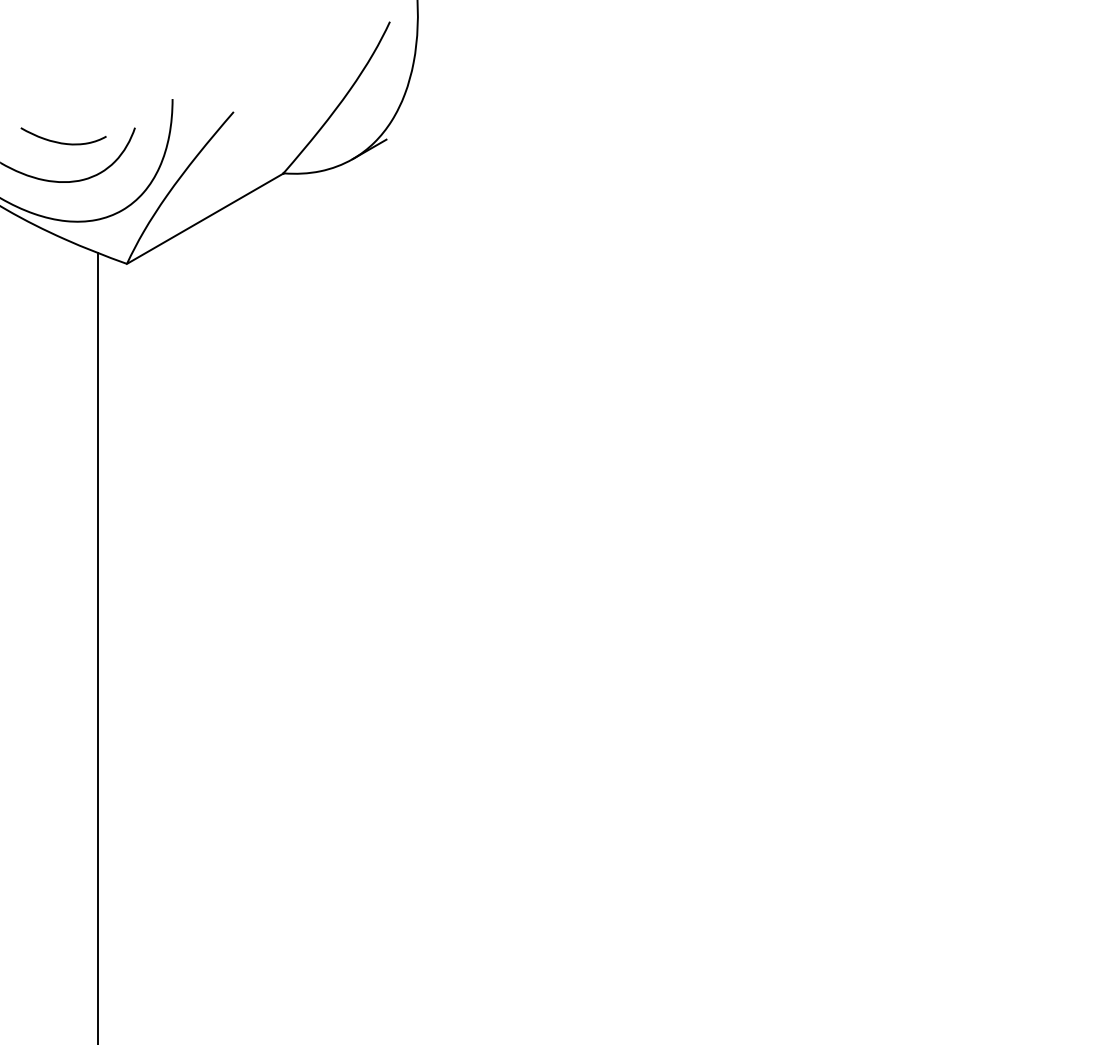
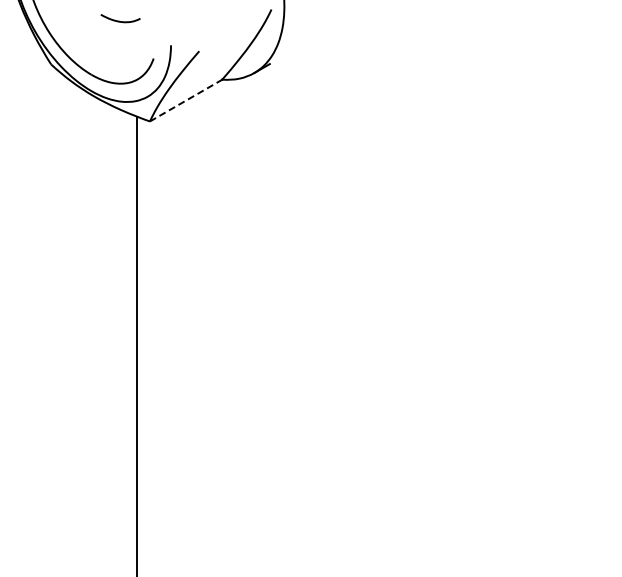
curve: (61, 140) -> (119, 20), moved
line: (206, 218) -> (186, 100), solid -> dashed

